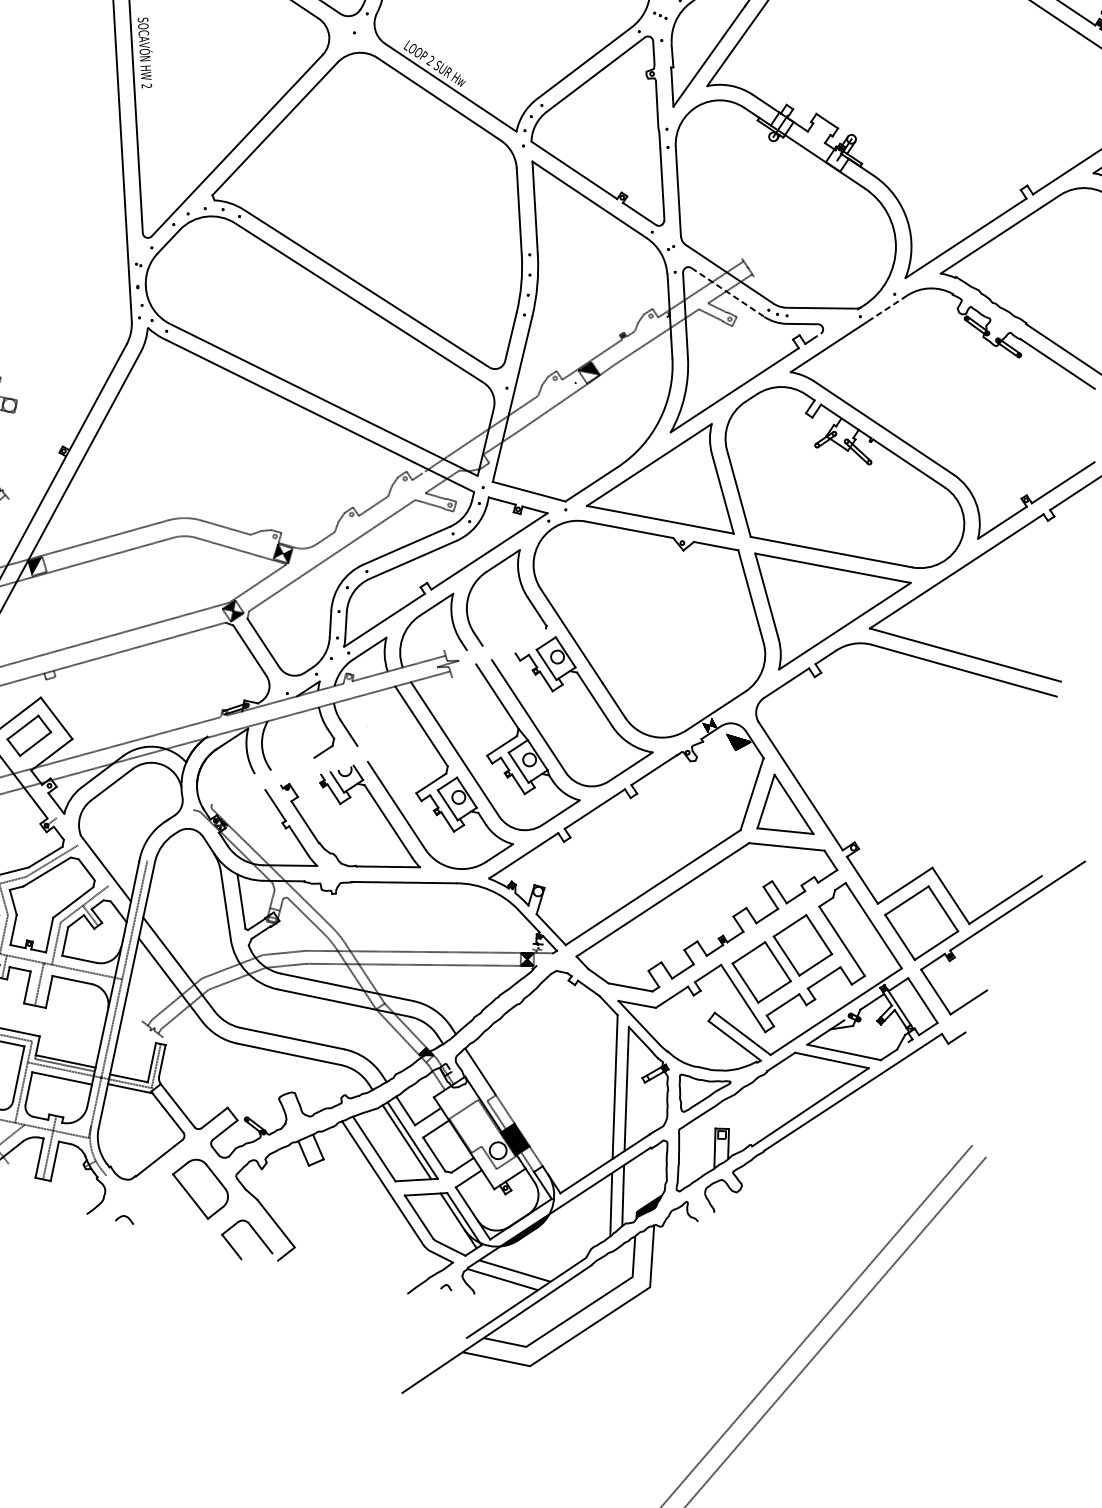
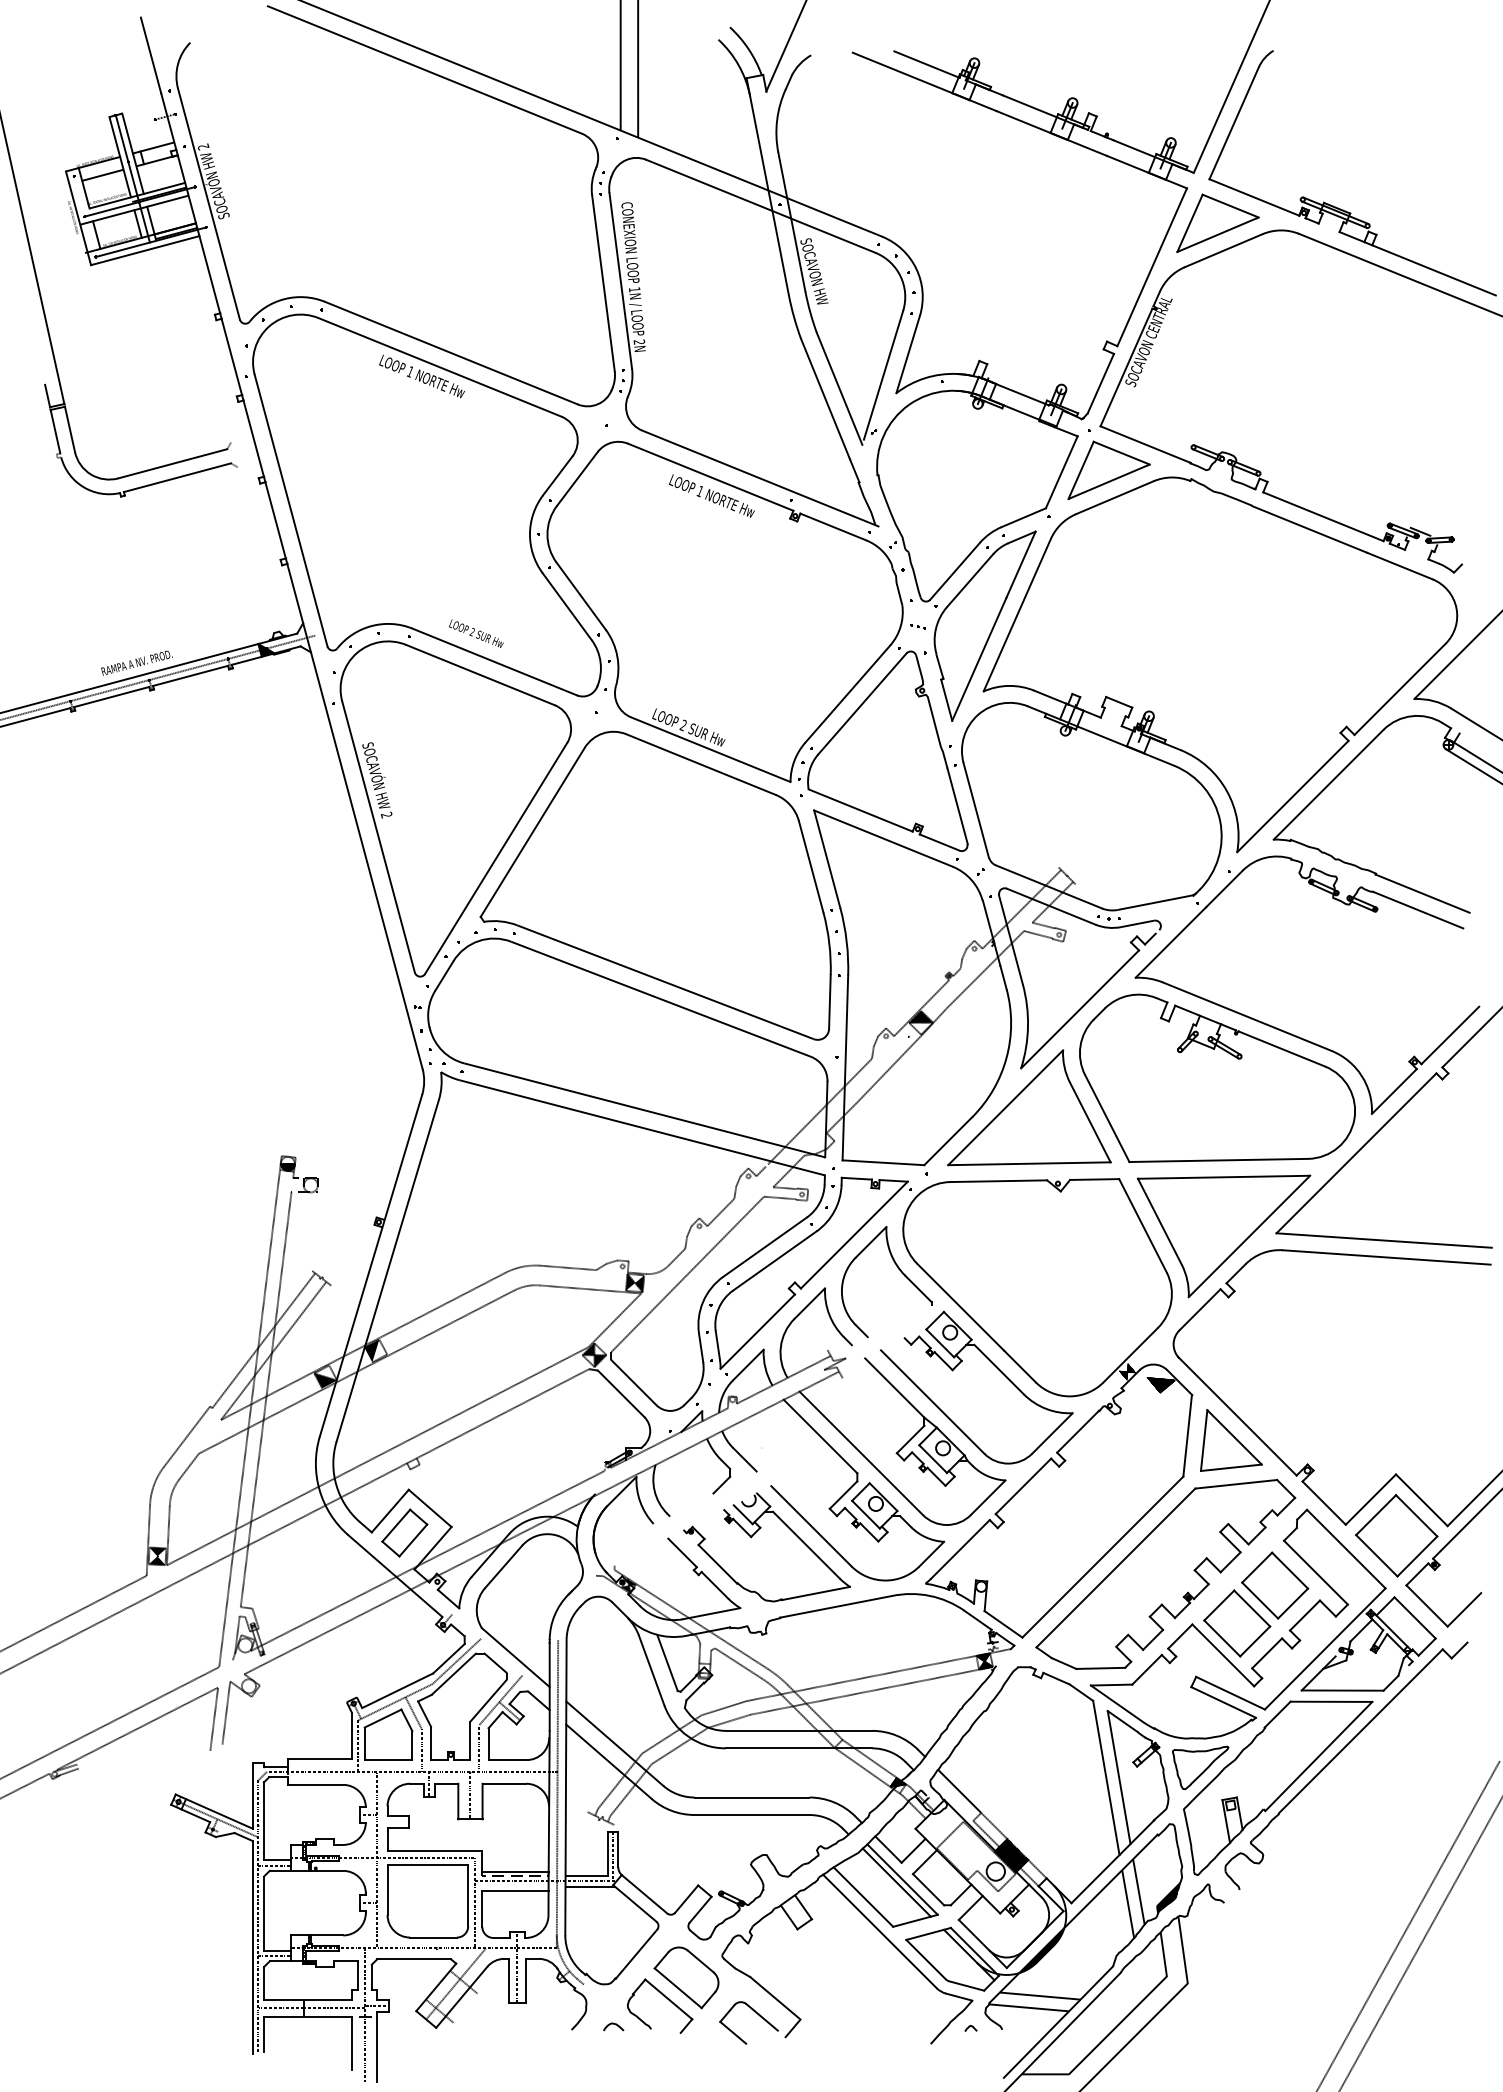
line: (728, 292) -> (1051, 906), dashed -> solid
line: (887, 309) -> (1224, 889), dashed -> solid
part: (176, 1202) -> (664, 1997), added

